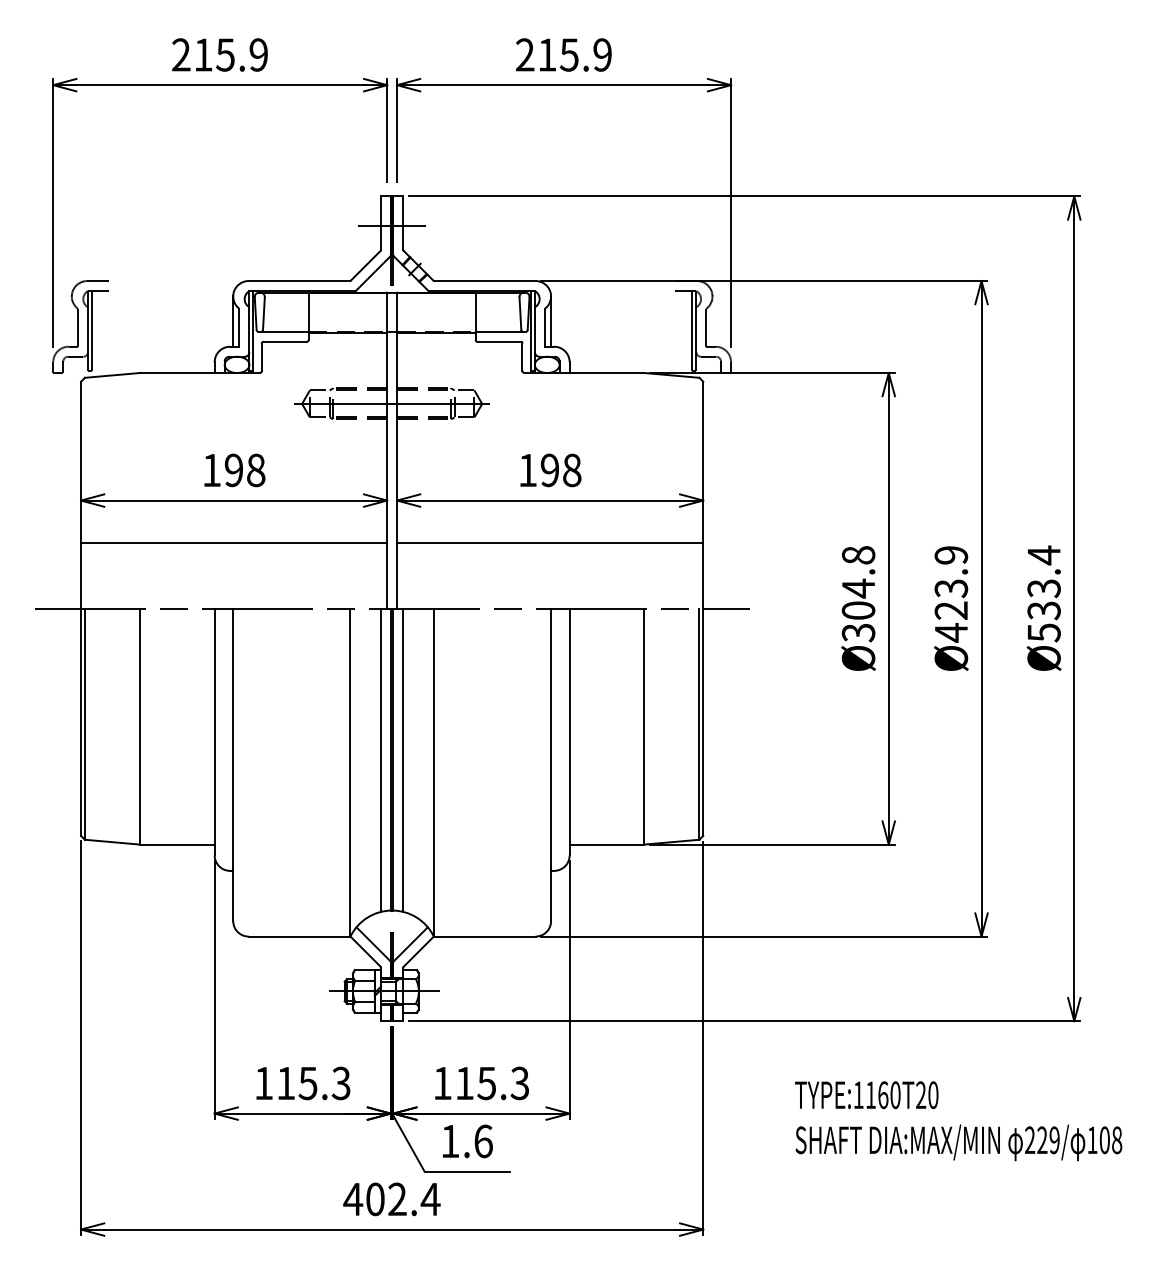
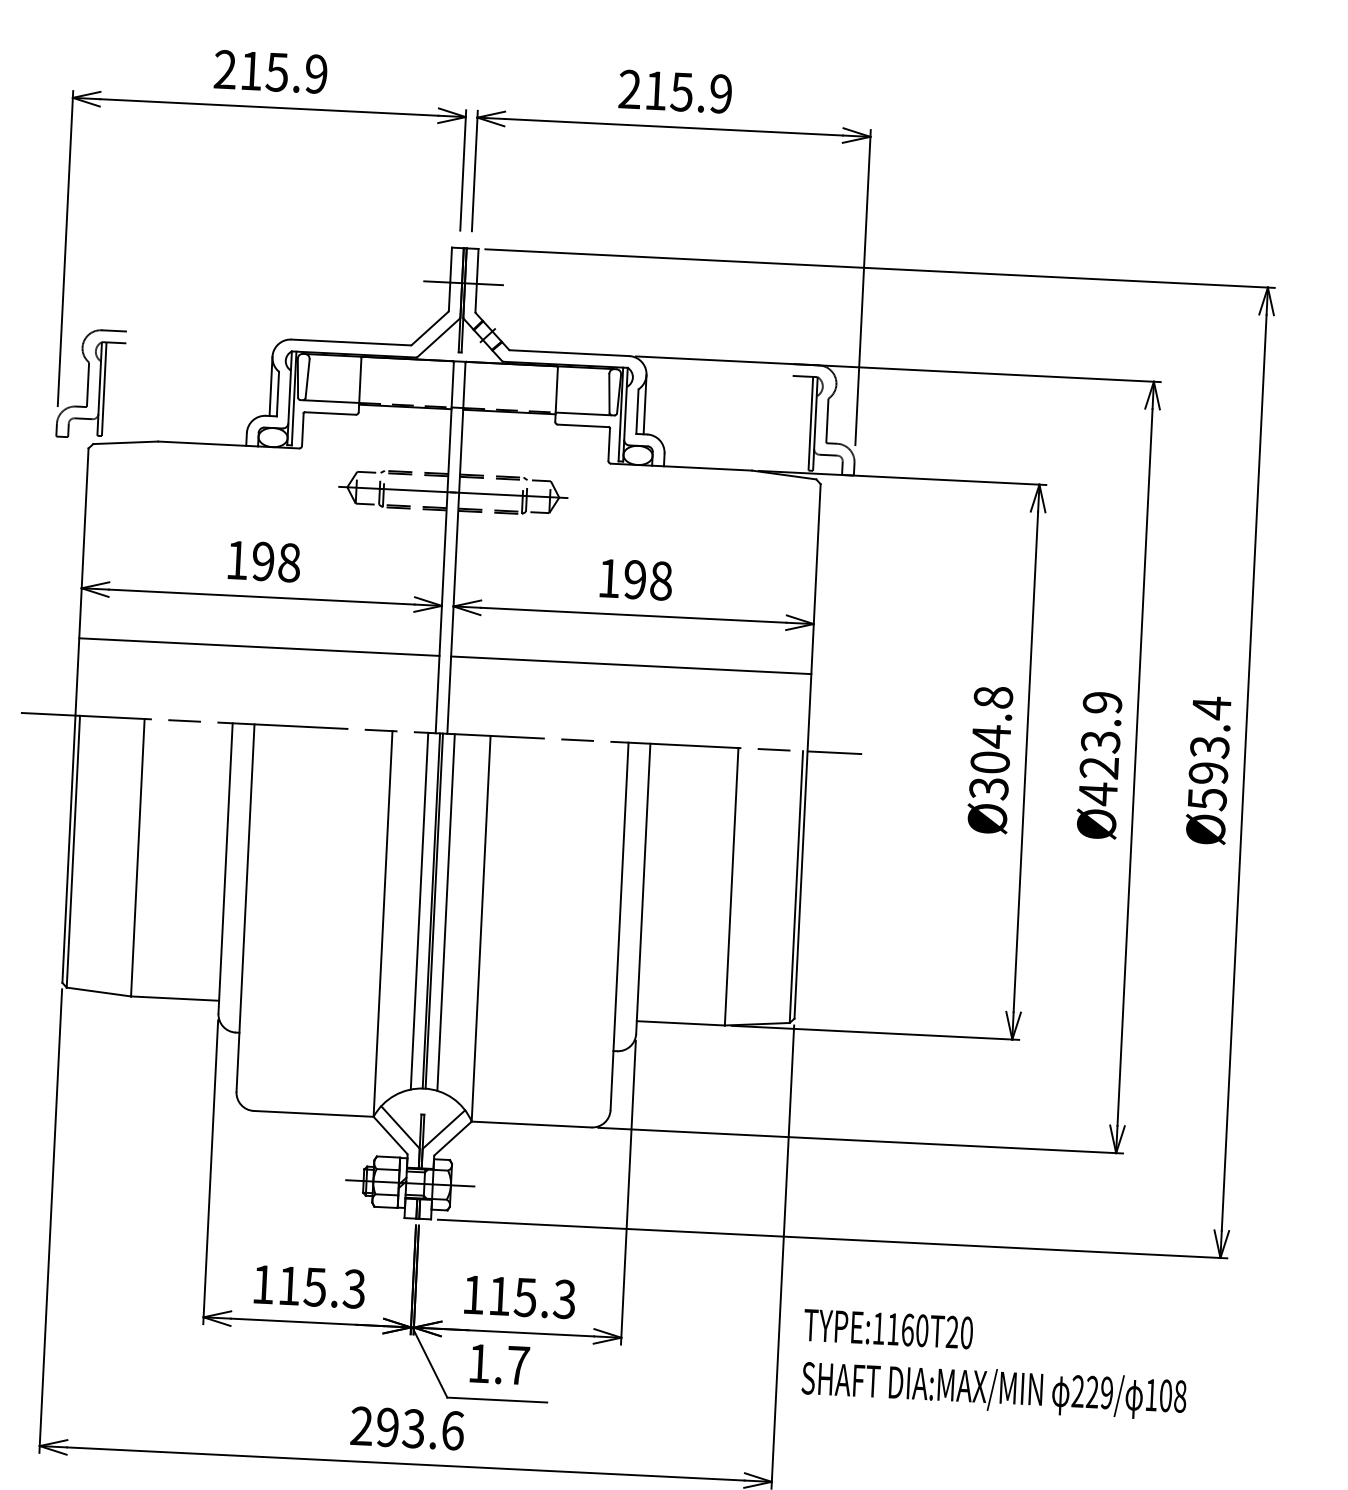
text: (1043, 610) -> (1207, 773), Ø533.4 -> Ø593.4
text: (958, 1121) -> (994, 1365), moved
text: (483, 1141) -> (518, 1365), 1.6 -> 1.7
text: (391, 1199) -> (406, 1428), 402.4 -> 293.6

